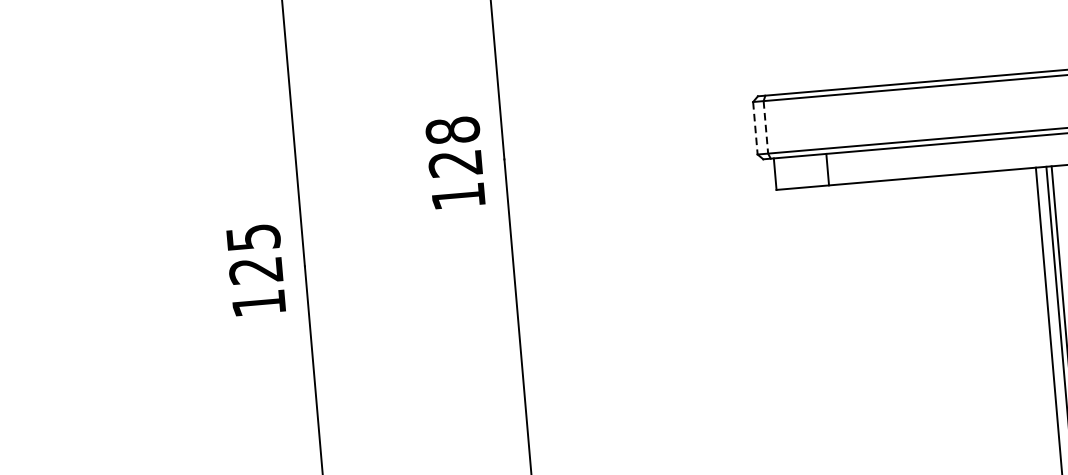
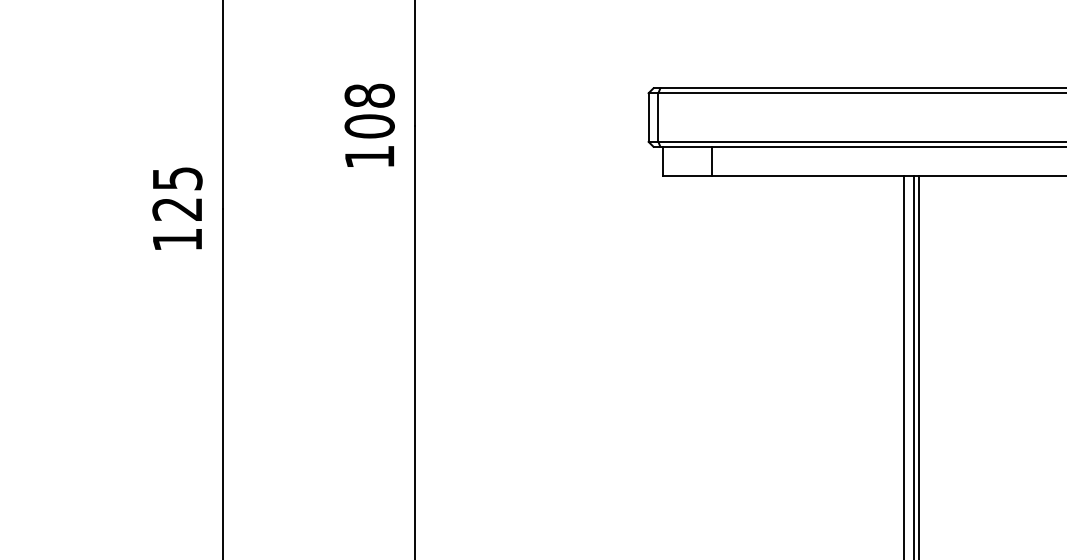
line: (766, 128) -> (658, 118), dashed -> solid
line: (755, 129) -> (648, 118), dashed -> solid
text: (455, 163) -> (369, 126), 128 -> 108

